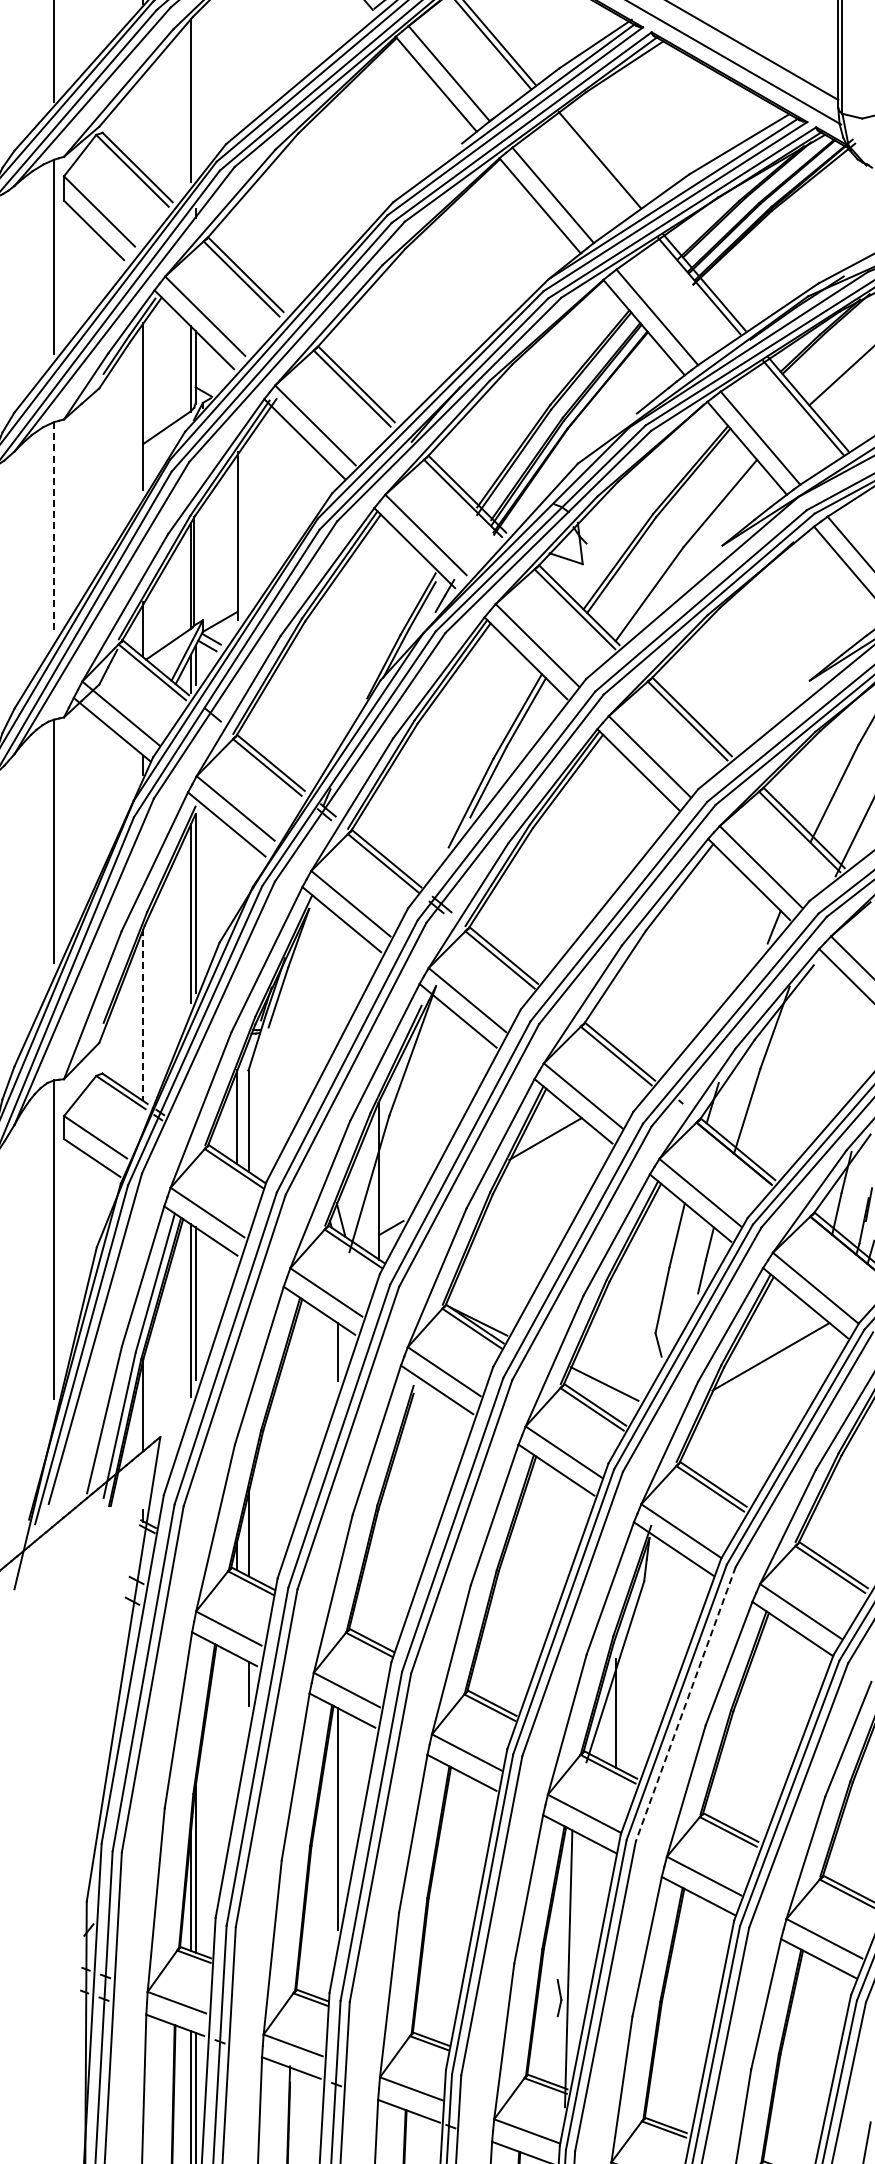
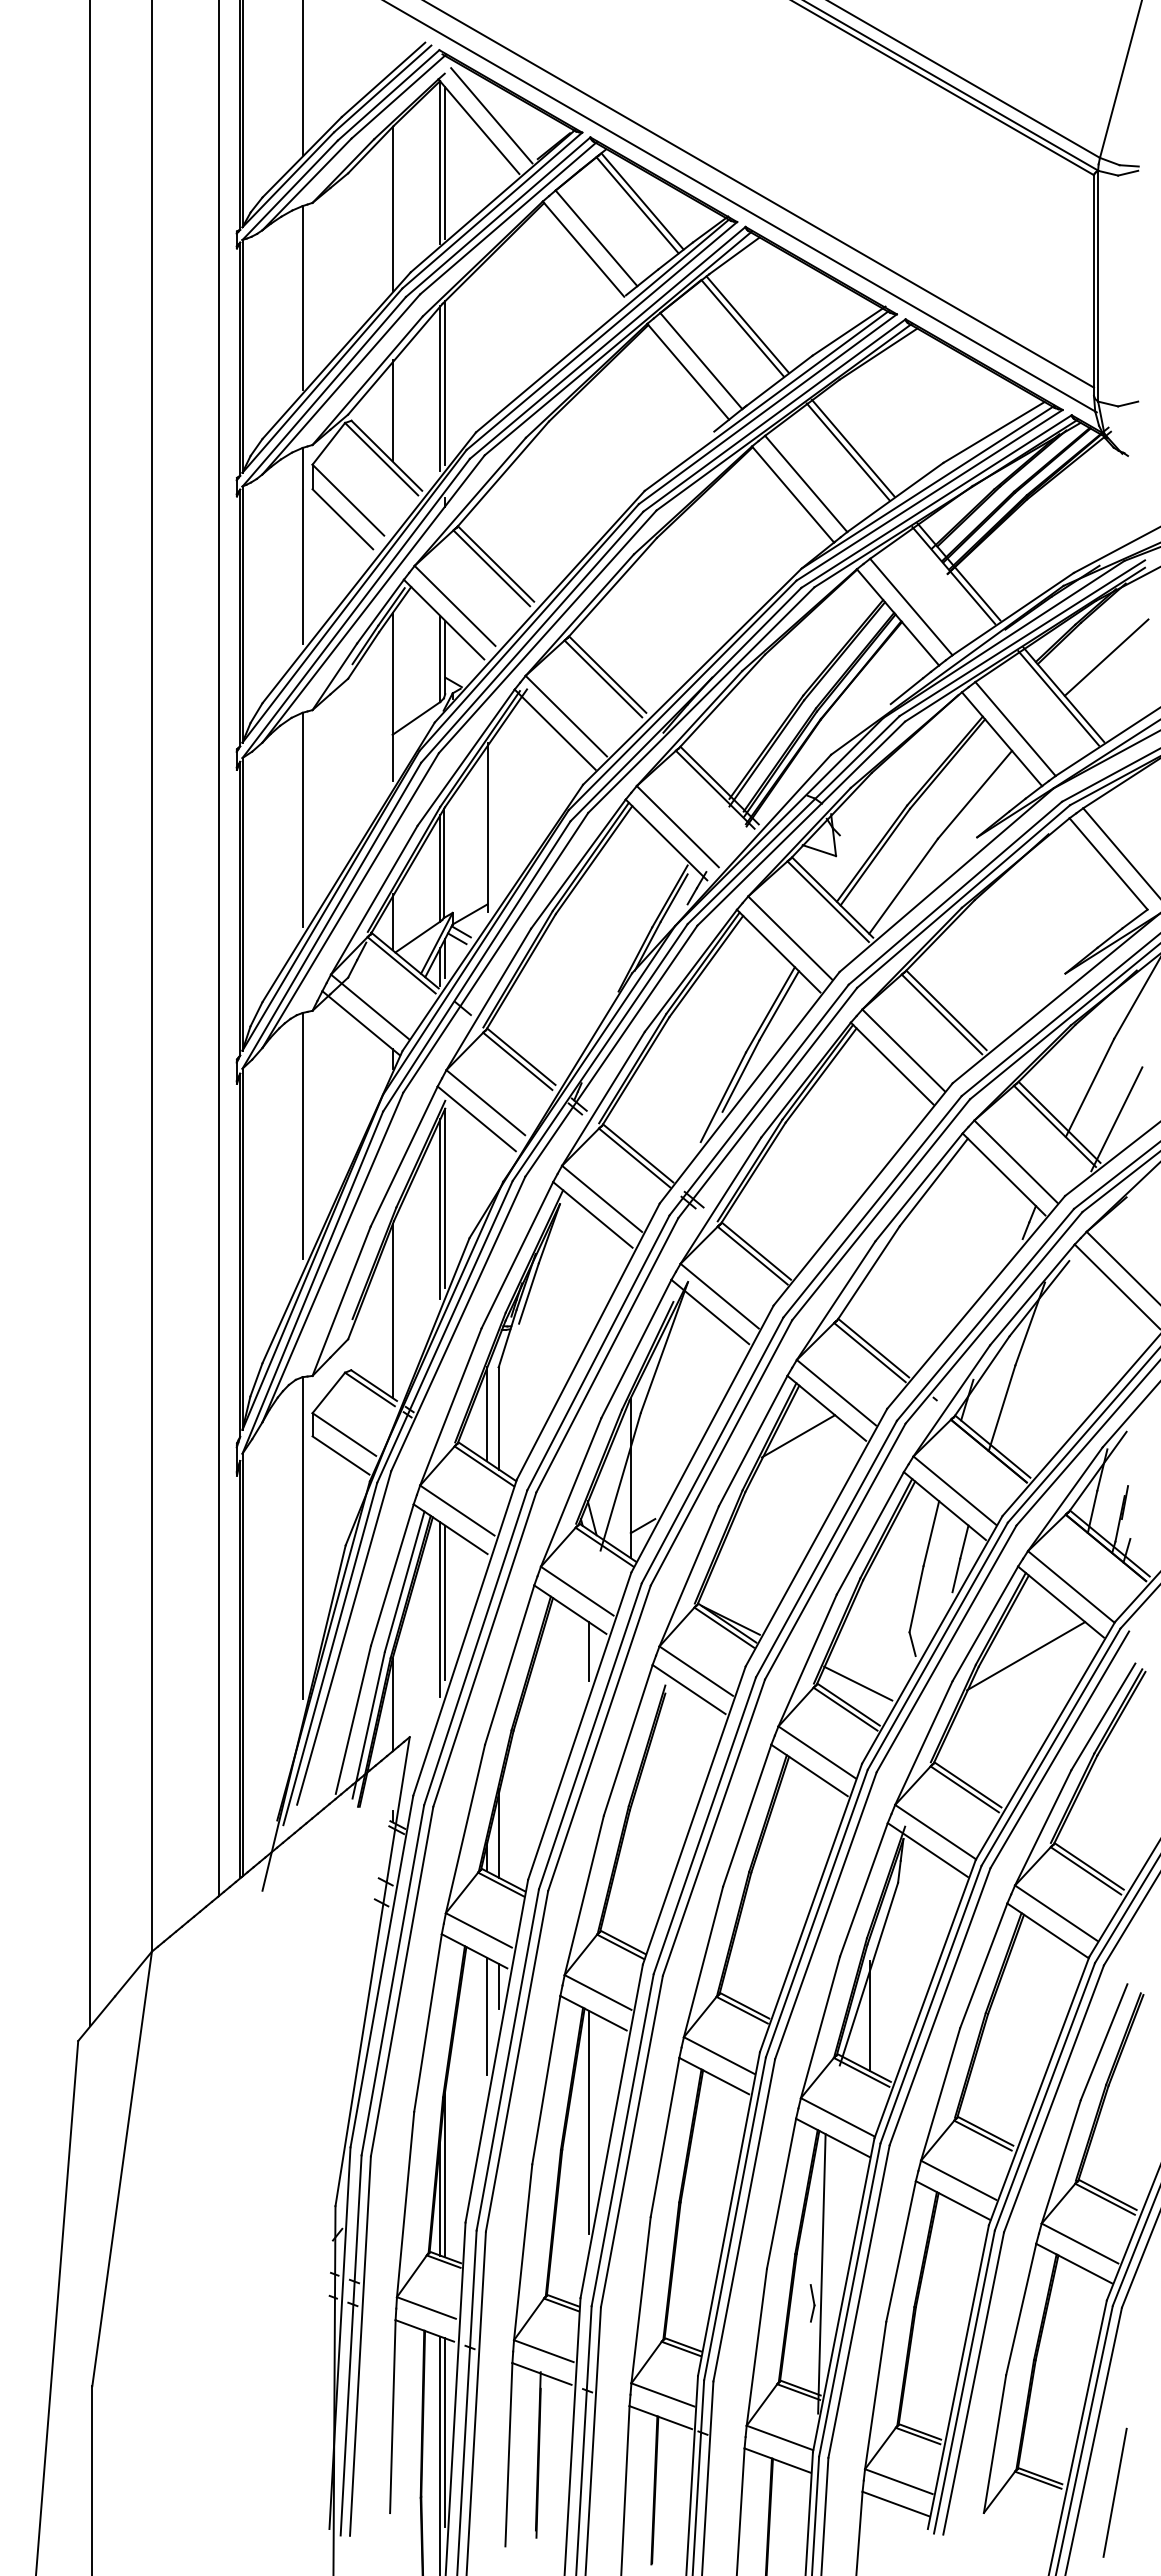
line: (195, 94) -> (445, 382), added
line: (143, 122) -> (392, 410), added
line: (594, 163) -> (847, 451), added
line: (54, 527) -> (302, 819), dashed -> solid
line: (143, 1015) -> (392, 1311), dashed -> solid
line: (685, 1704) -> (939, 2007), dashed -> solid
line: (236, 1713) -> (486, 2016), added

